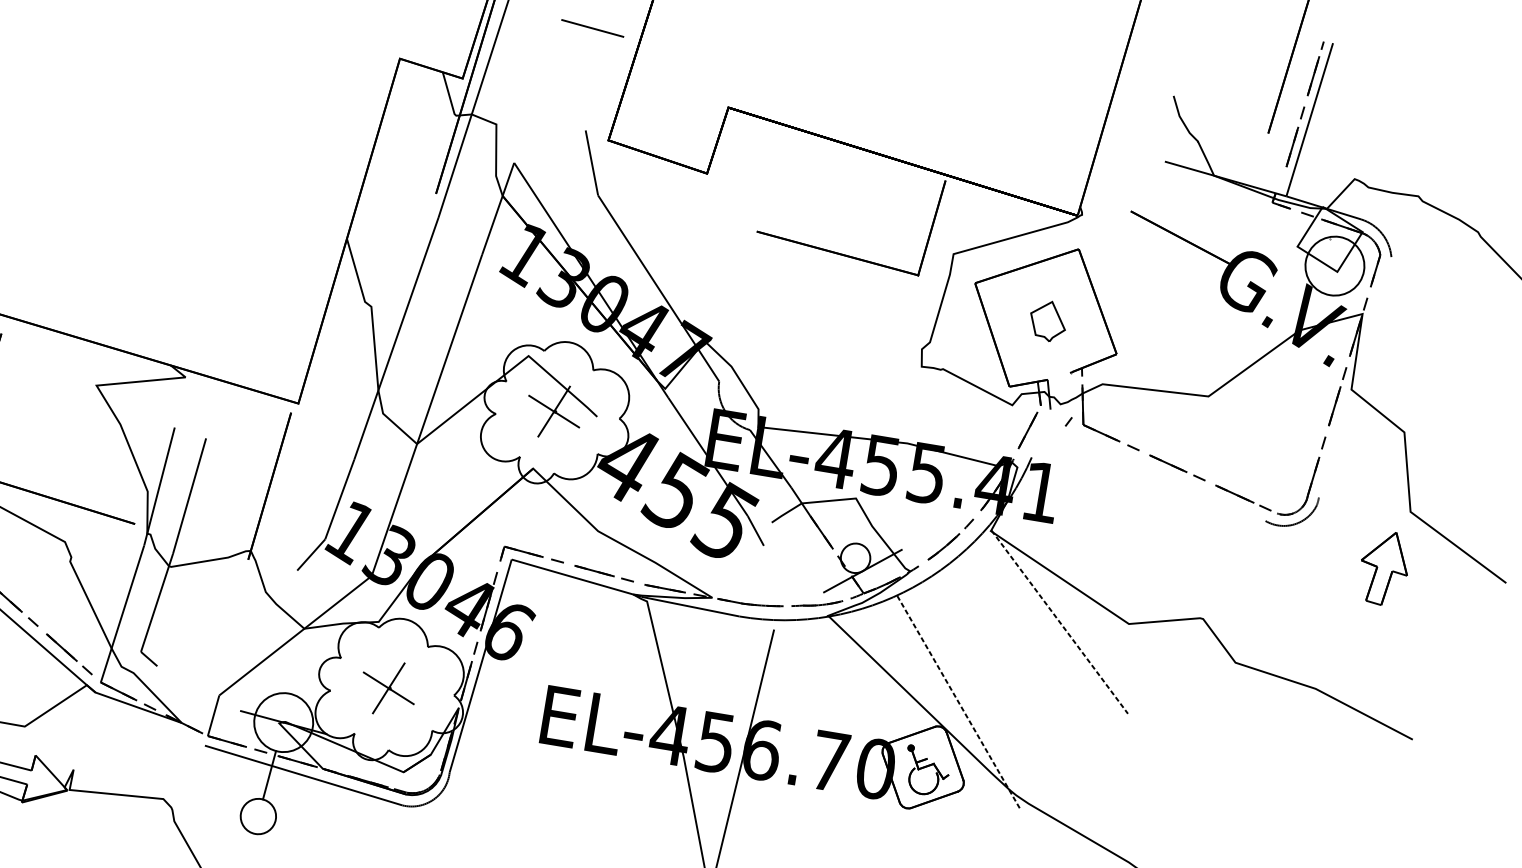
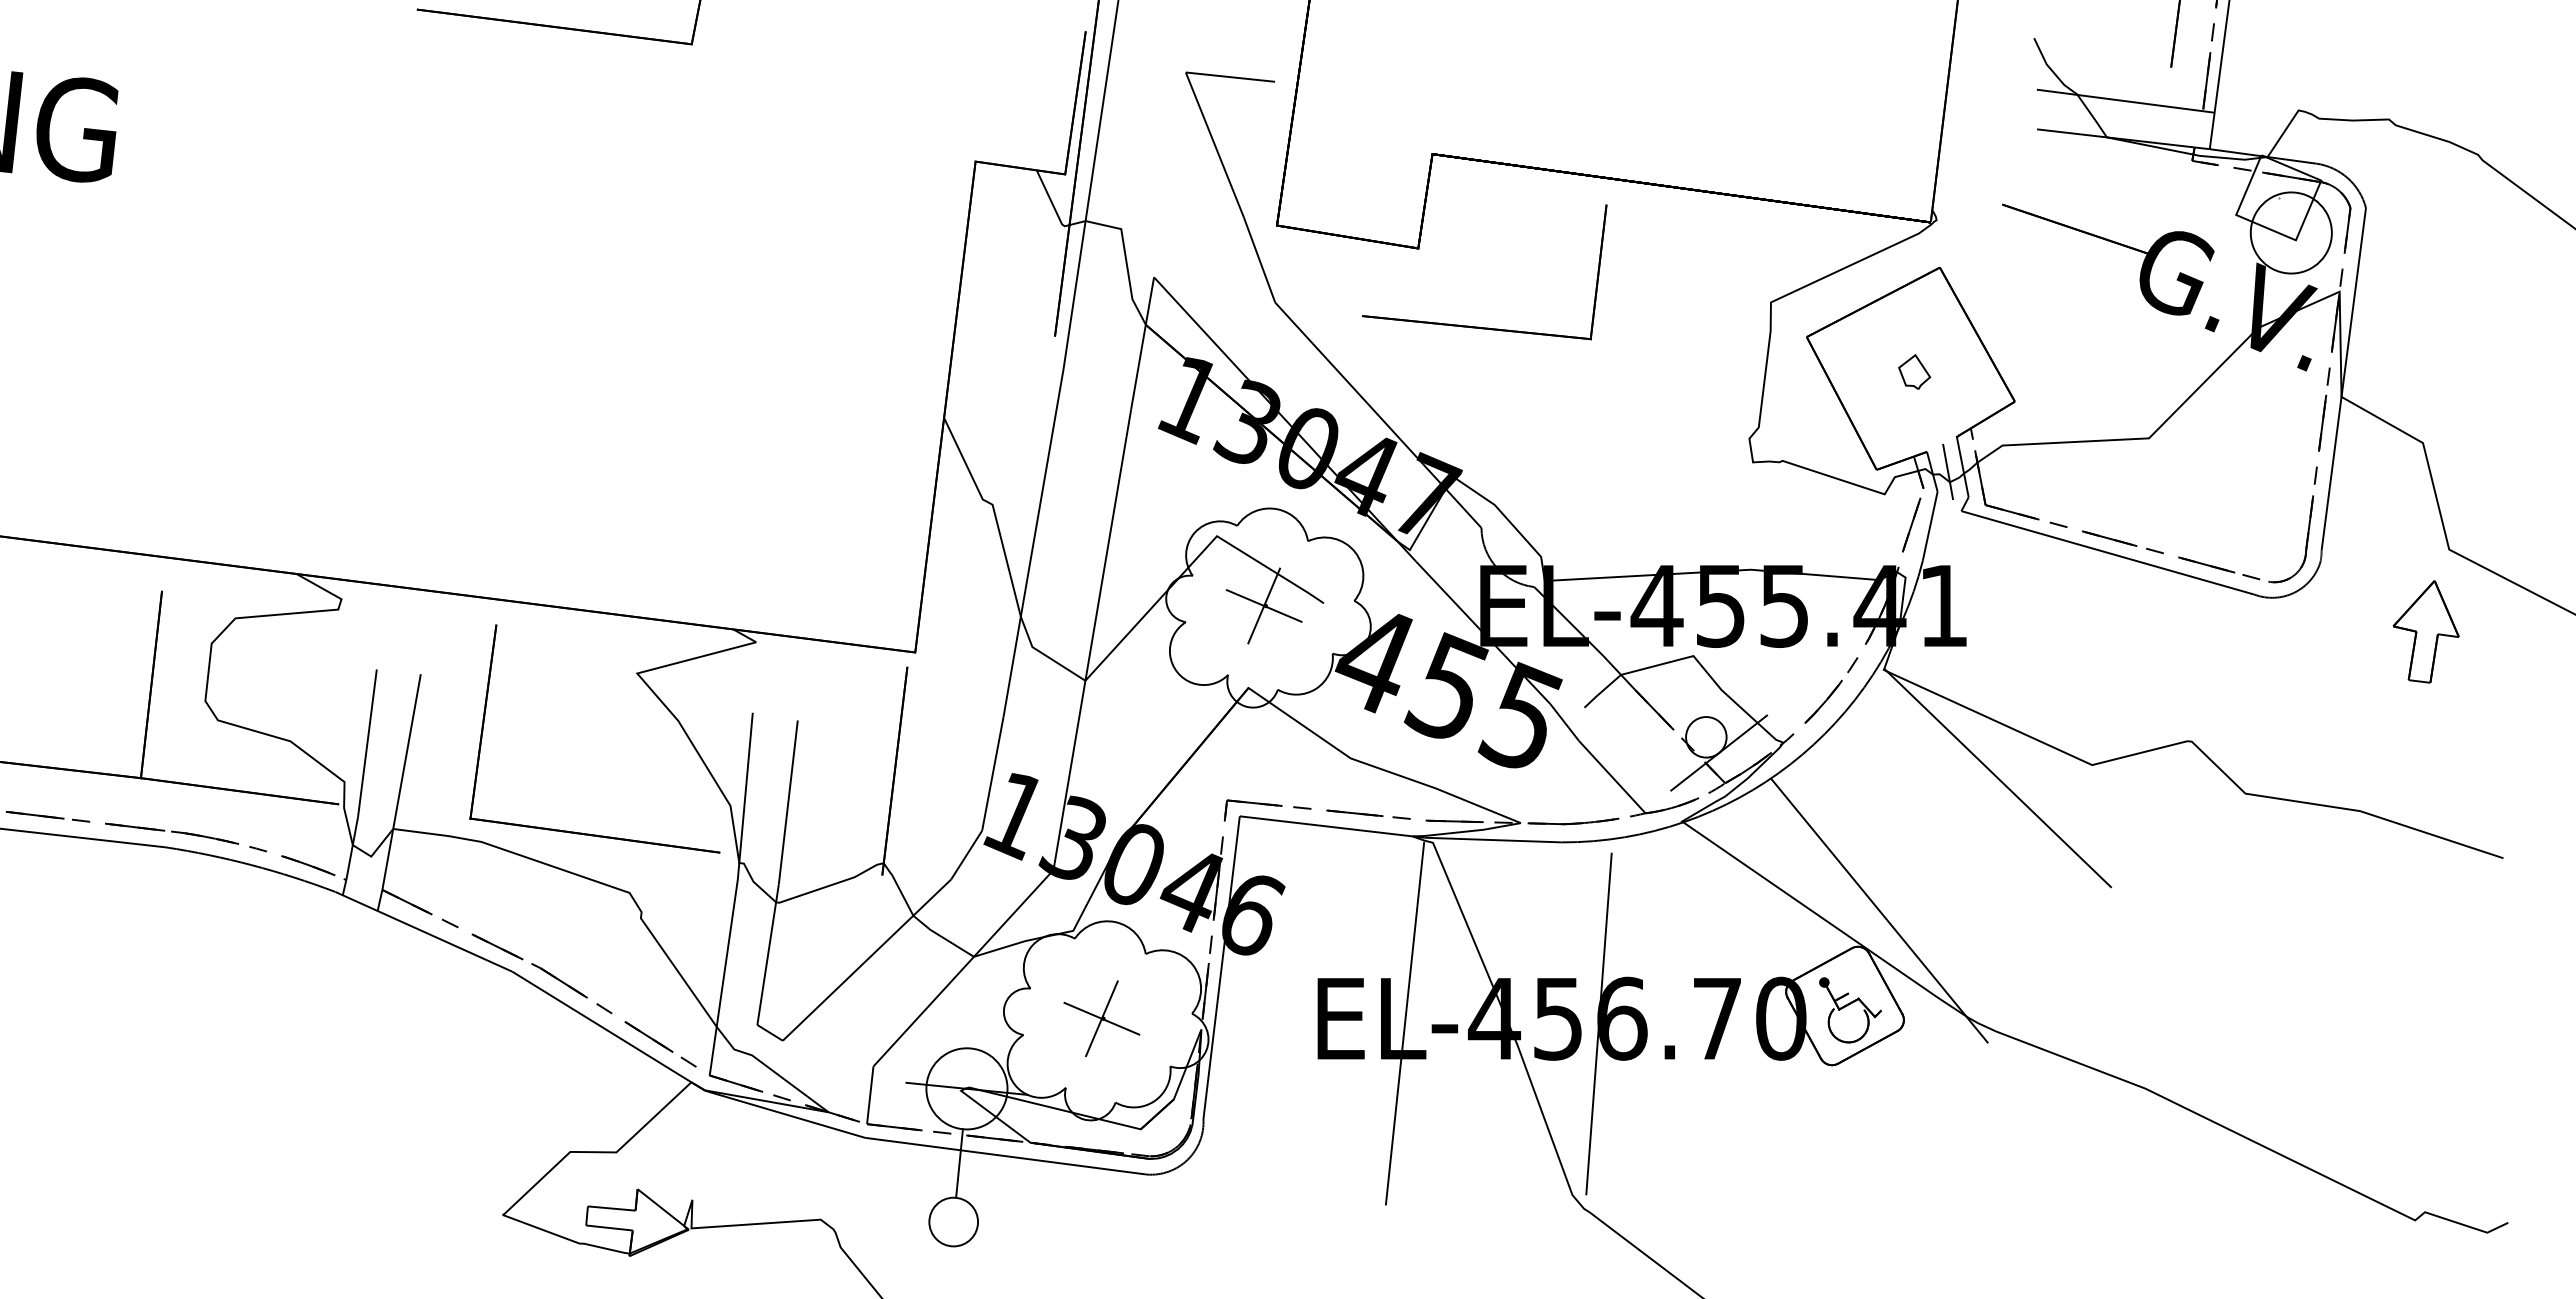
line: (573, 74) -> (1214, 144), added
line: (1231, 151) -> (2125, 100), added
part: (839, 252) -> (1478, 326), moved
part: (1048, 320) -> (1914, 371), size x0.62
line: (1354, 377) -> (2343, 379), added
line: (1071, 394) -> (1962, 466), added
line: (1060, 396) -> (1947, 471), added
line: (1040, 432) -> (1929, 525), added
line: (1165, 473) -> (2107, 552), added
line: (783, 575) -> (1612, 777), added
line: (227, 617) -> (866, 959), added
line: (1060, 622) -> (1998, 778), dashed -> solid
line: (959, 703) -> (1879, 911), dashed -> solid
line: (150, 718) -> (785, 1113), added
line: (605, 727) -> (1404, 1023), added

